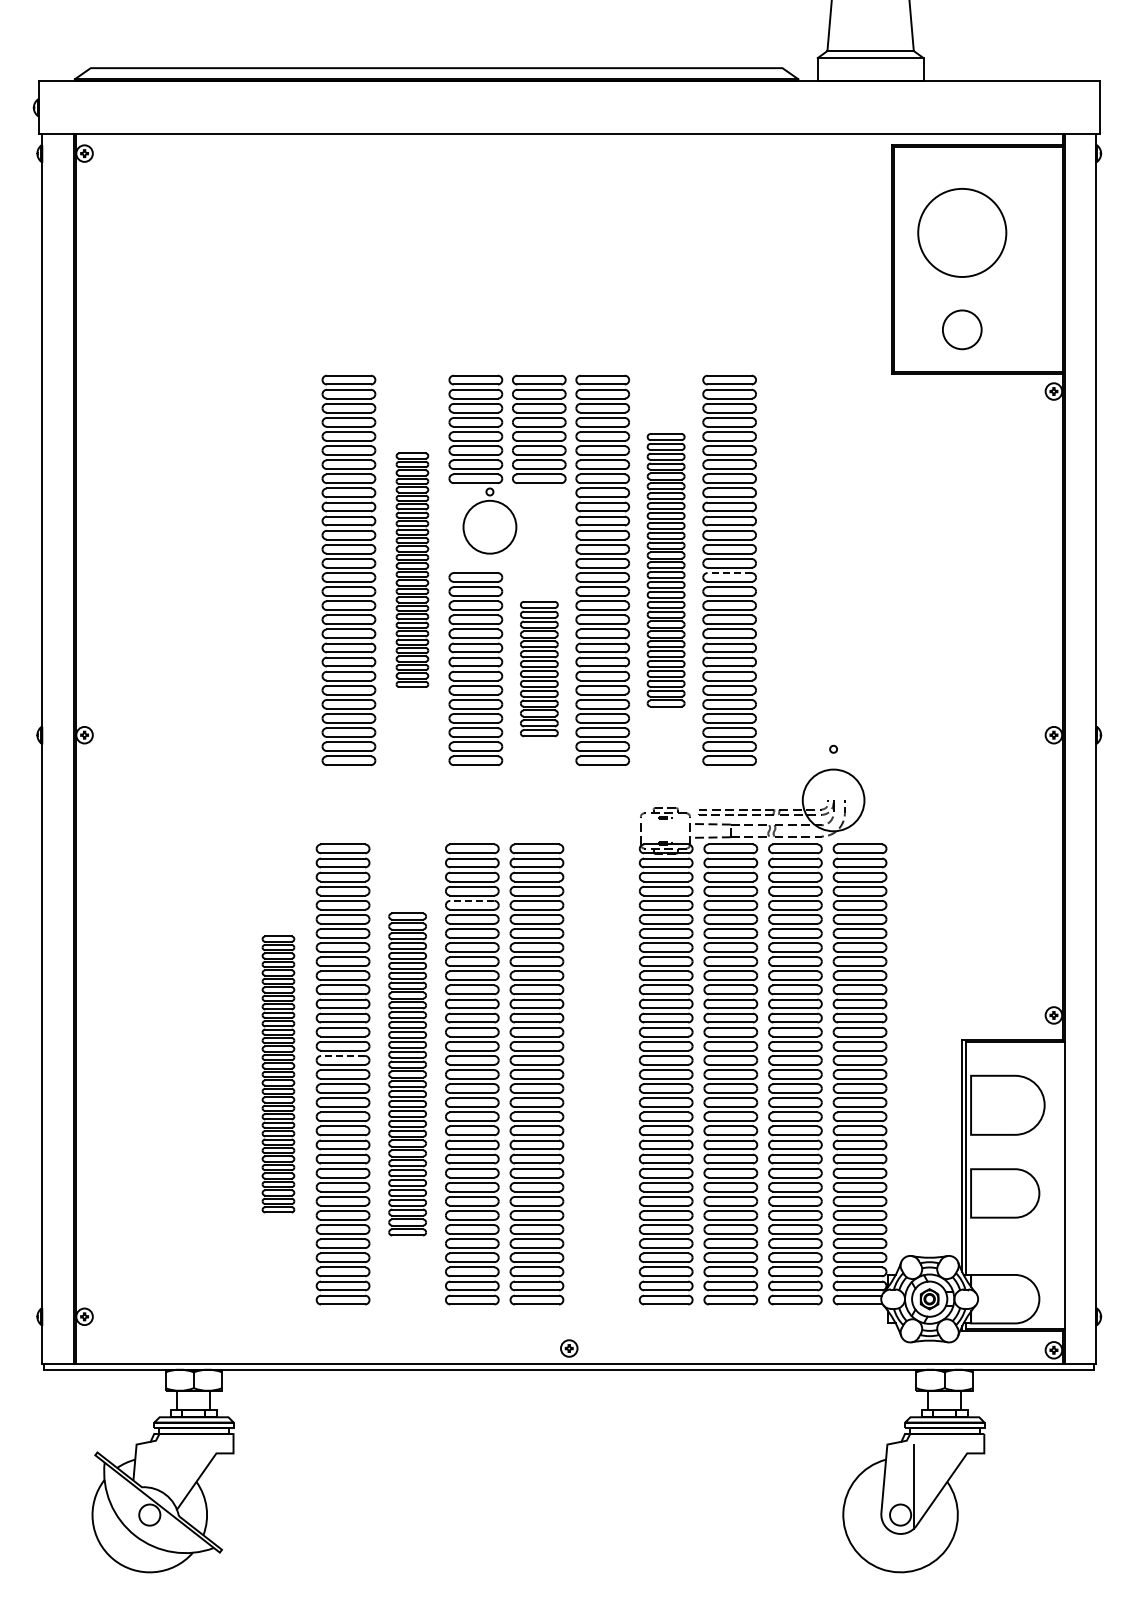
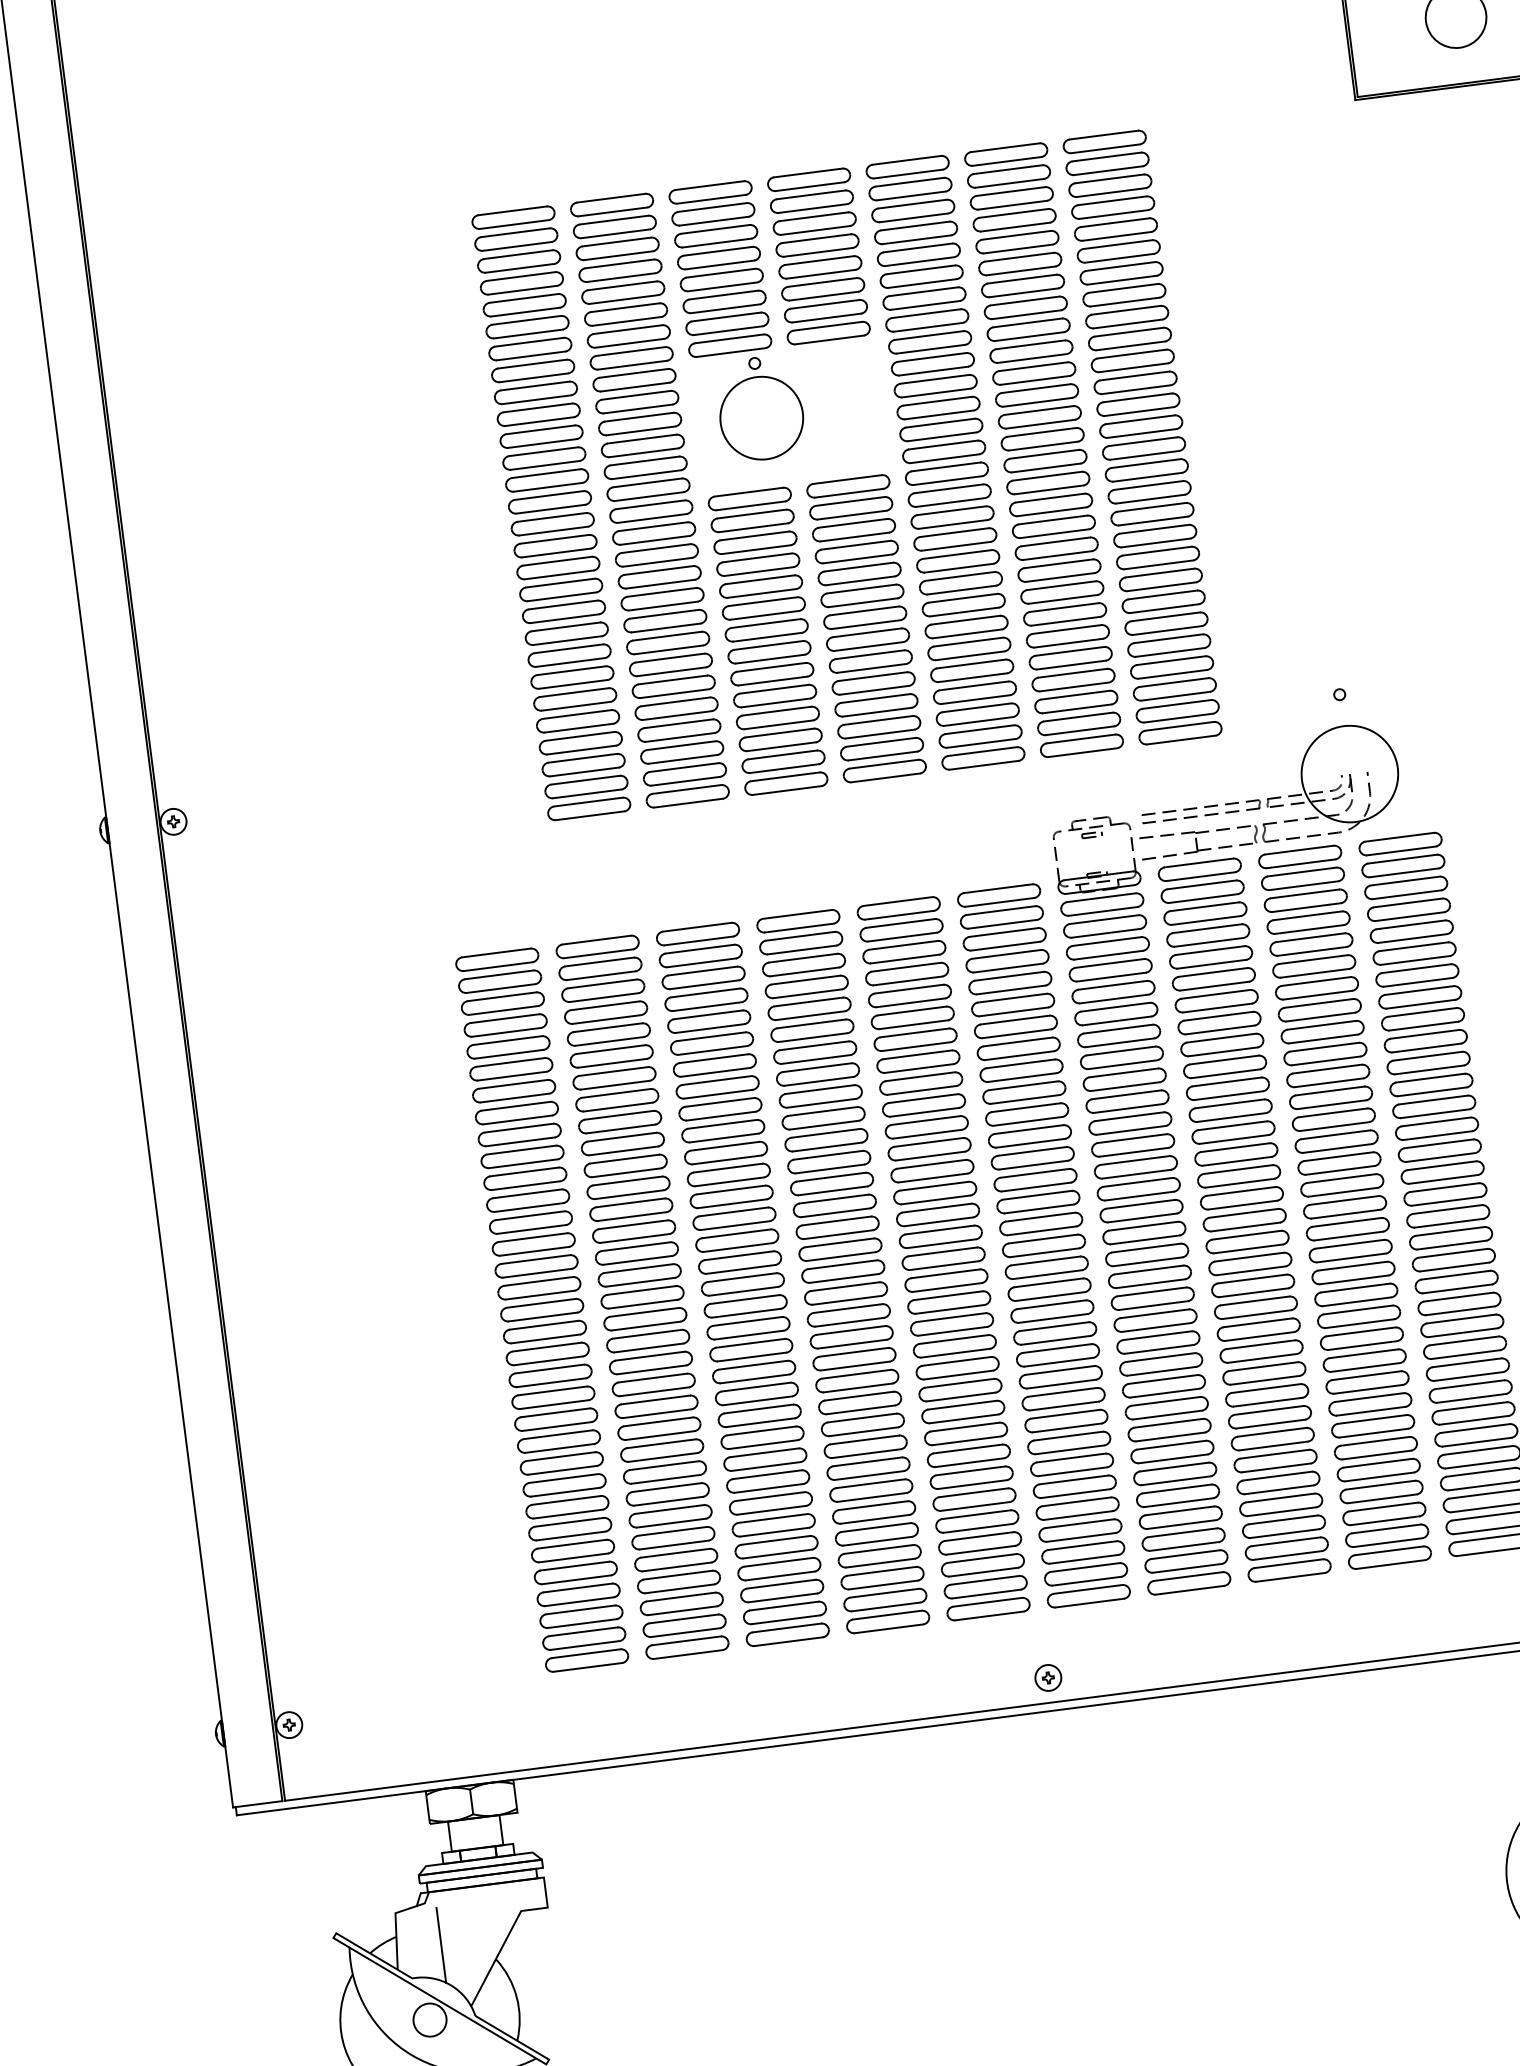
part: (412, 569) -> (649, 499), size x1.67
part: (665, 569) -> (1042, 448), size x1.43
line: (729, 573) -> (1143, 442), dashed -> solid
part: (539, 668) -> (866, 627), size x1.43
line: (471, 900) -> (807, 1001), dashed -> solid
line: (342, 1055) -> (637, 1267), dashed -> solid
part: (278, 1074) -> (542, 1310), size x1.67
part: (407, 1074) -> (742, 1284), size x1.43
part: (601, 1074) -> (1043, 1245), added
line: (163, 1468) -> (442, 1945), added

